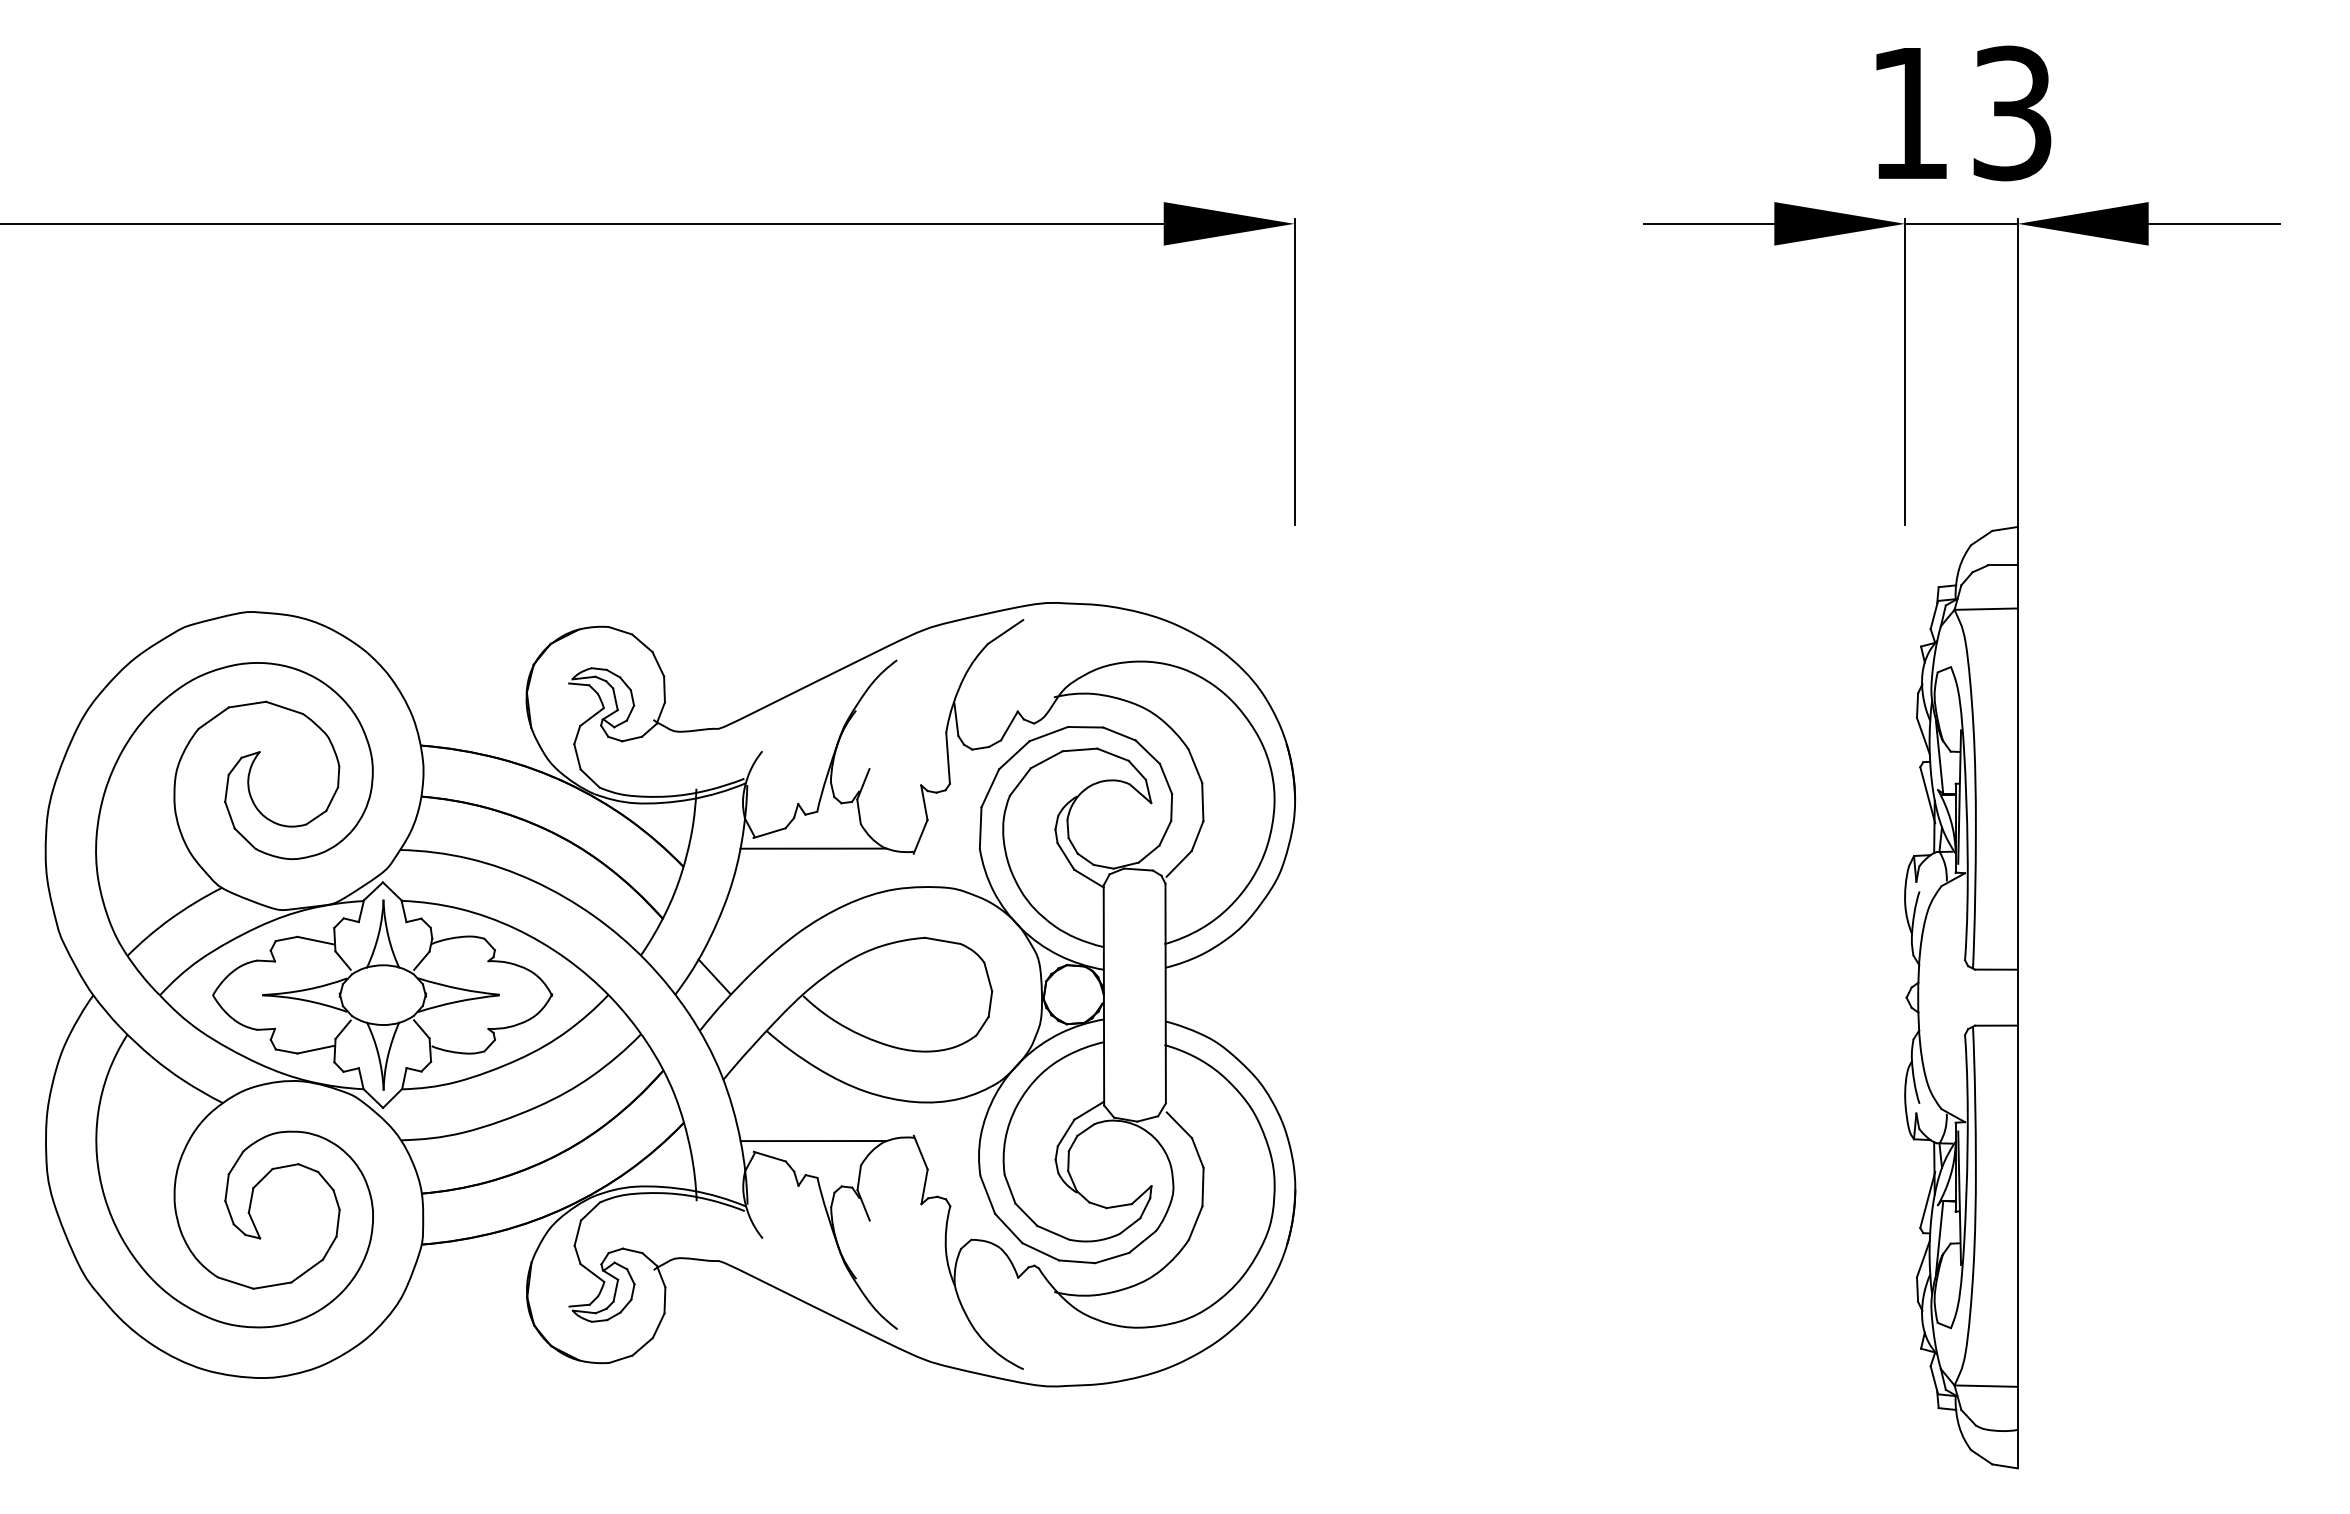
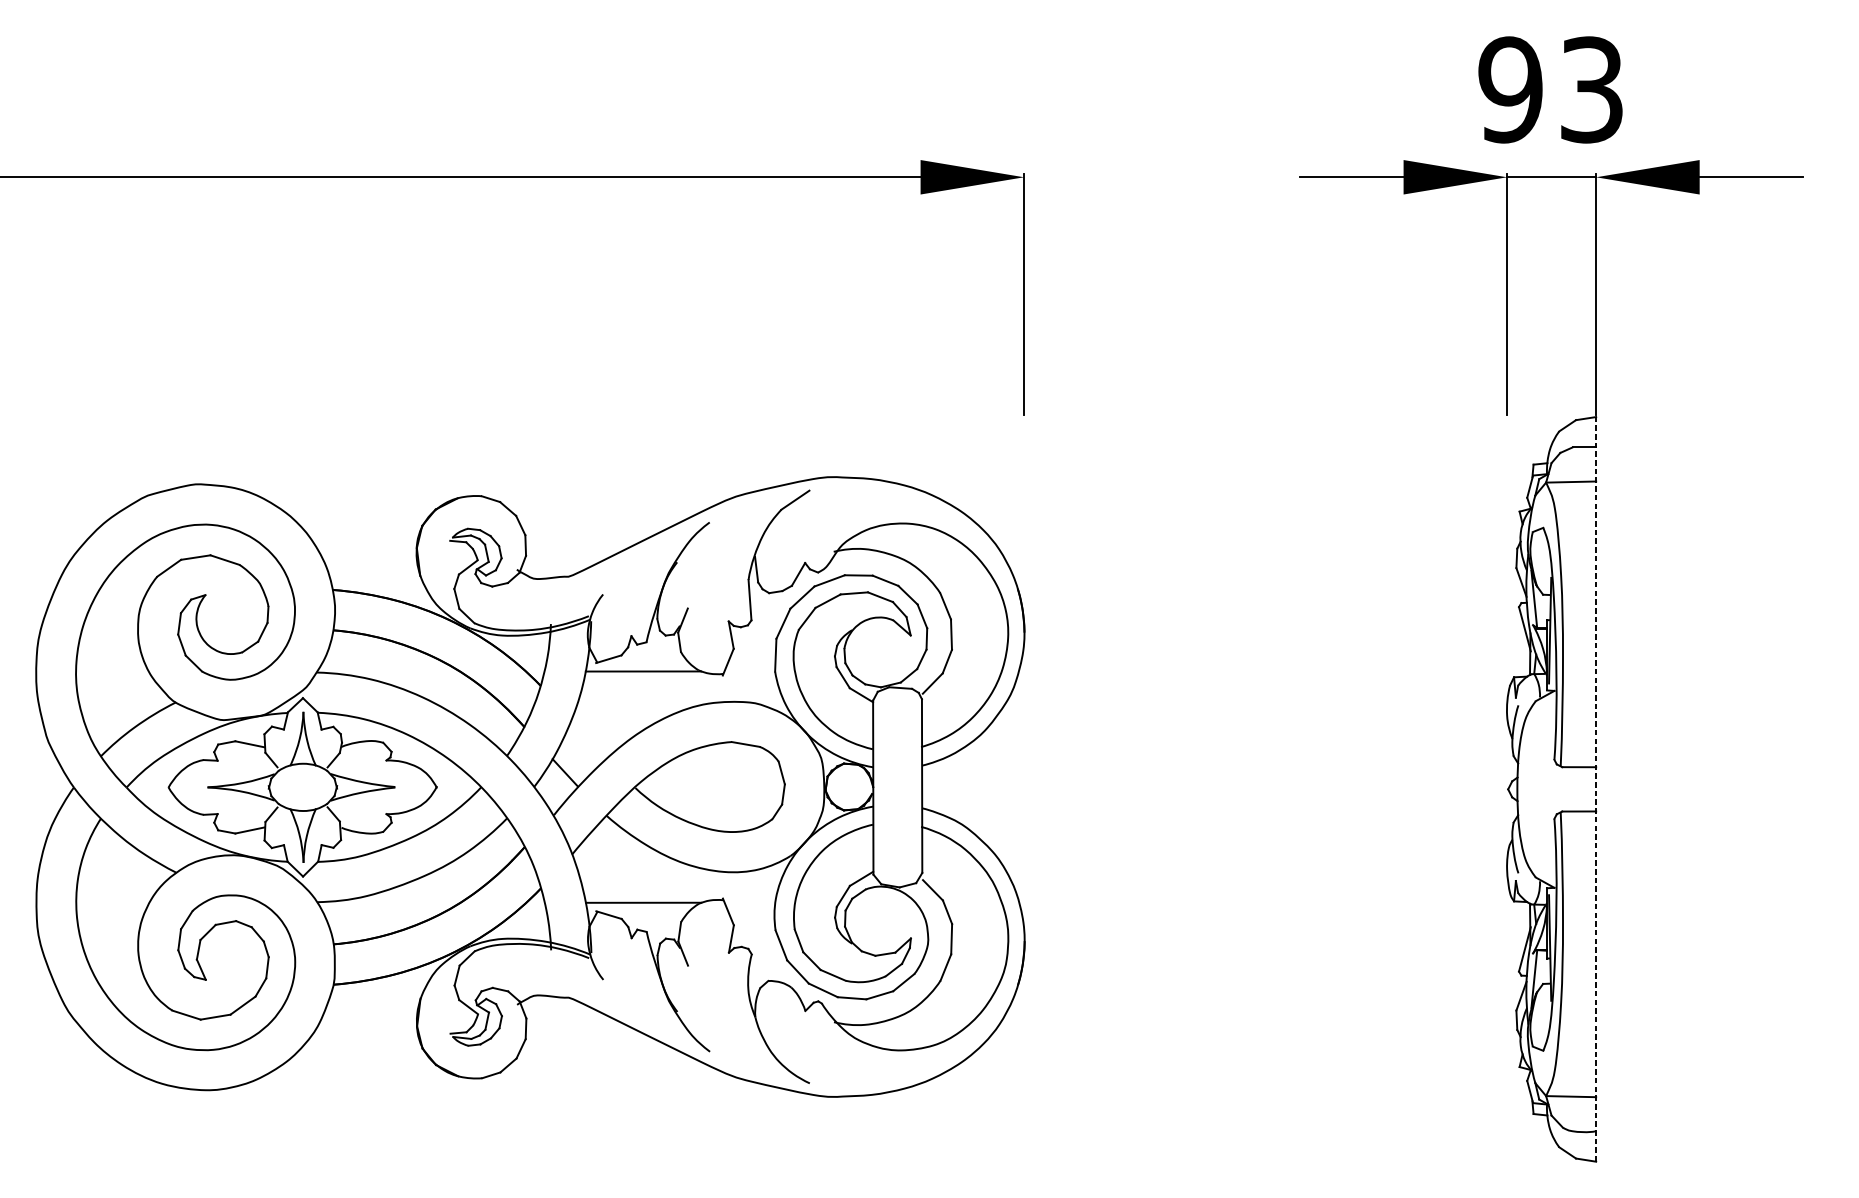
text: (1909, 113) -> (1510, 89), 13 -> 93
line: (2017, 997) -> (1595, 789), solid -> dashed

